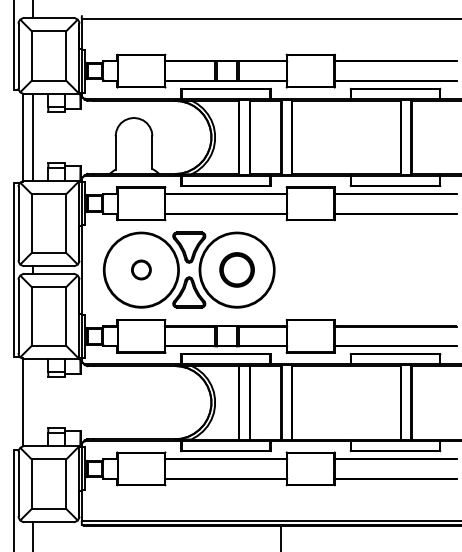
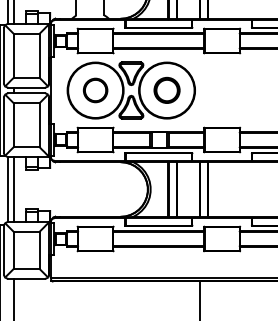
part: (141, 269) -> (95, 90), size x1.67
line: (32, 402) -> (14, 189), added

